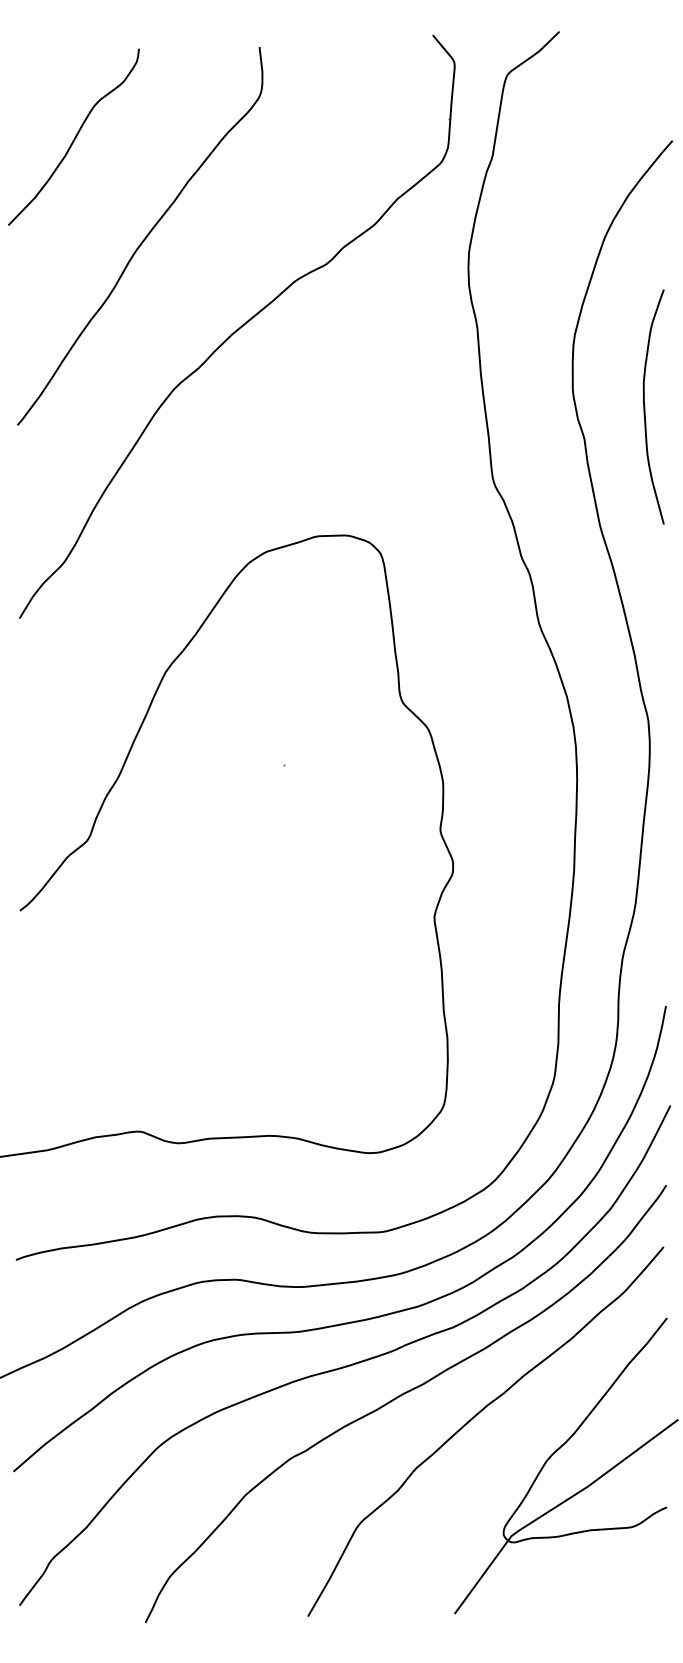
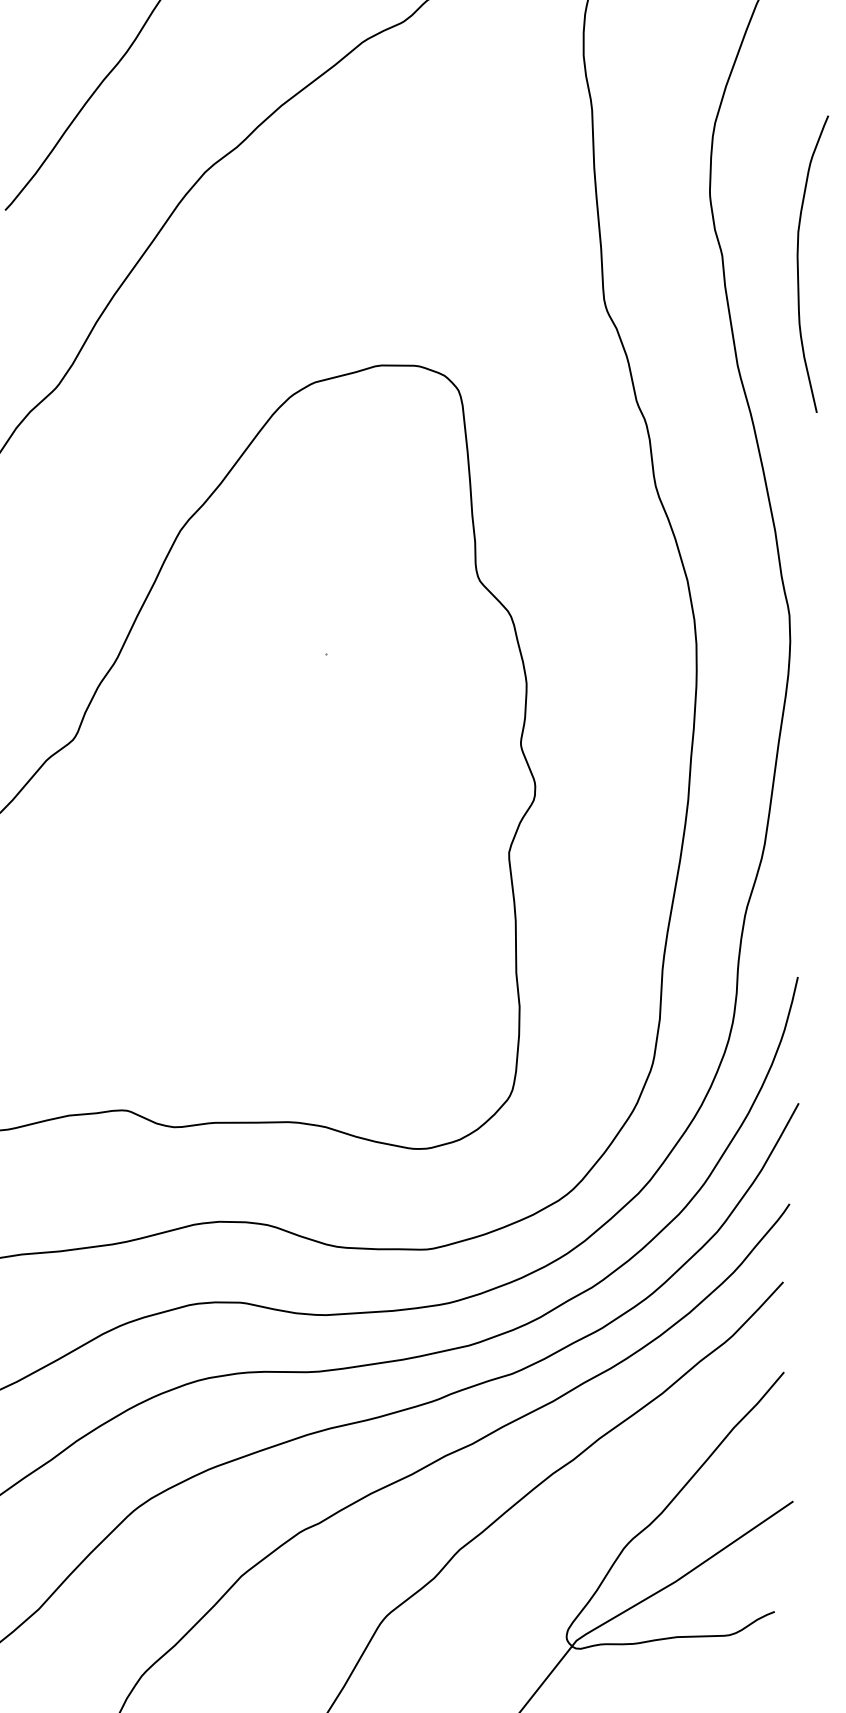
curve: (645, 406) -> (799, 262), moved

